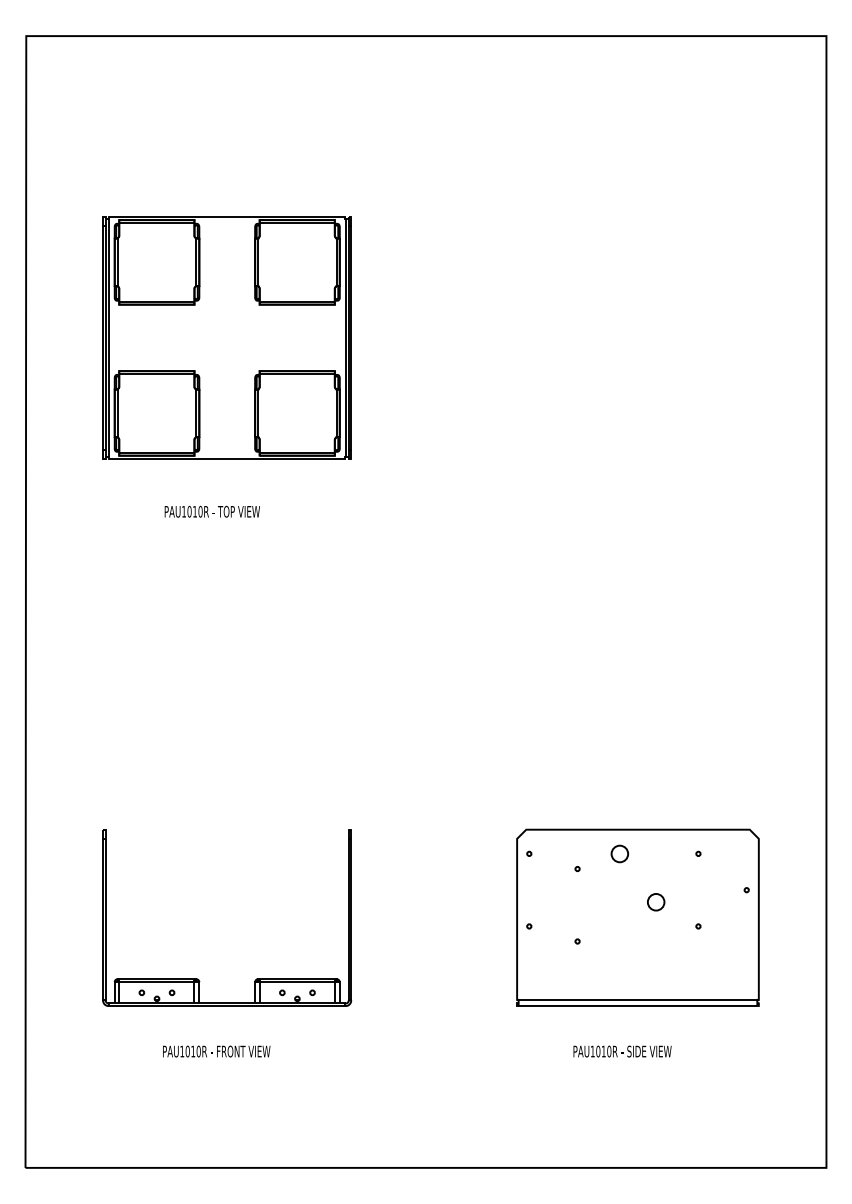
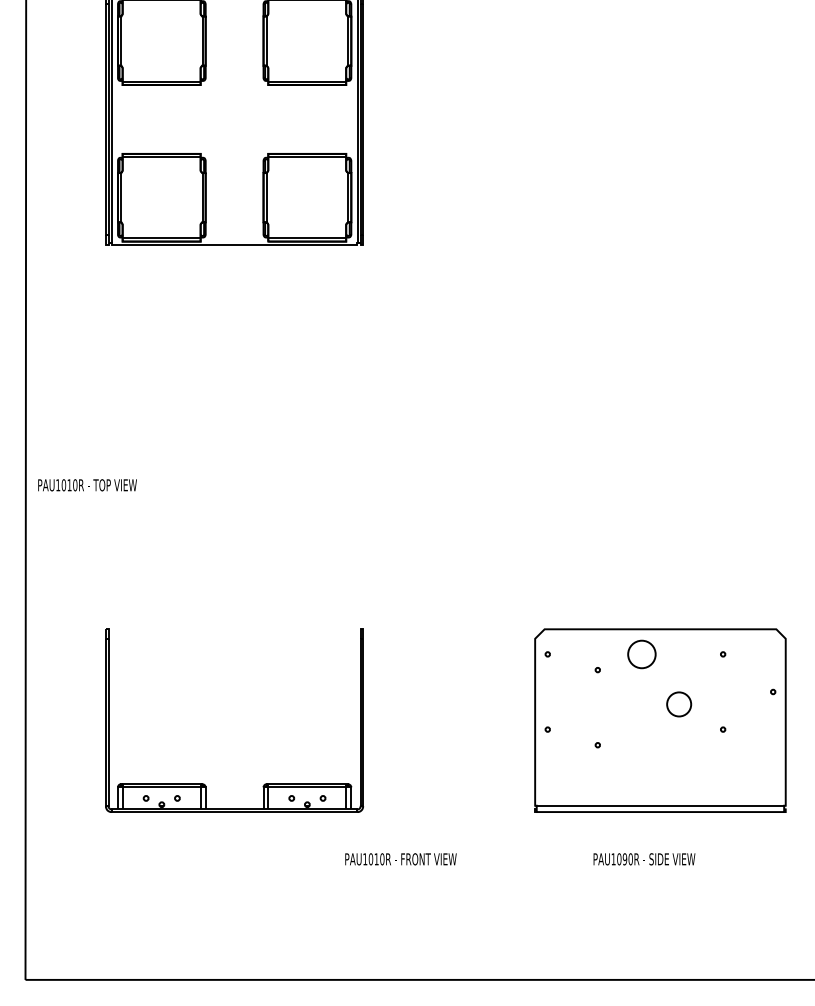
text: (211, 511) -> (86, 484), moved
circle: (619, 853) -> (641, 653), size x1.6
circle: (656, 902) -> (679, 704), size x1.4
text: (216, 1051) -> (400, 859), moved
text: (603, 1051) -> (624, 859), PAU1010R -> PAU1090R

